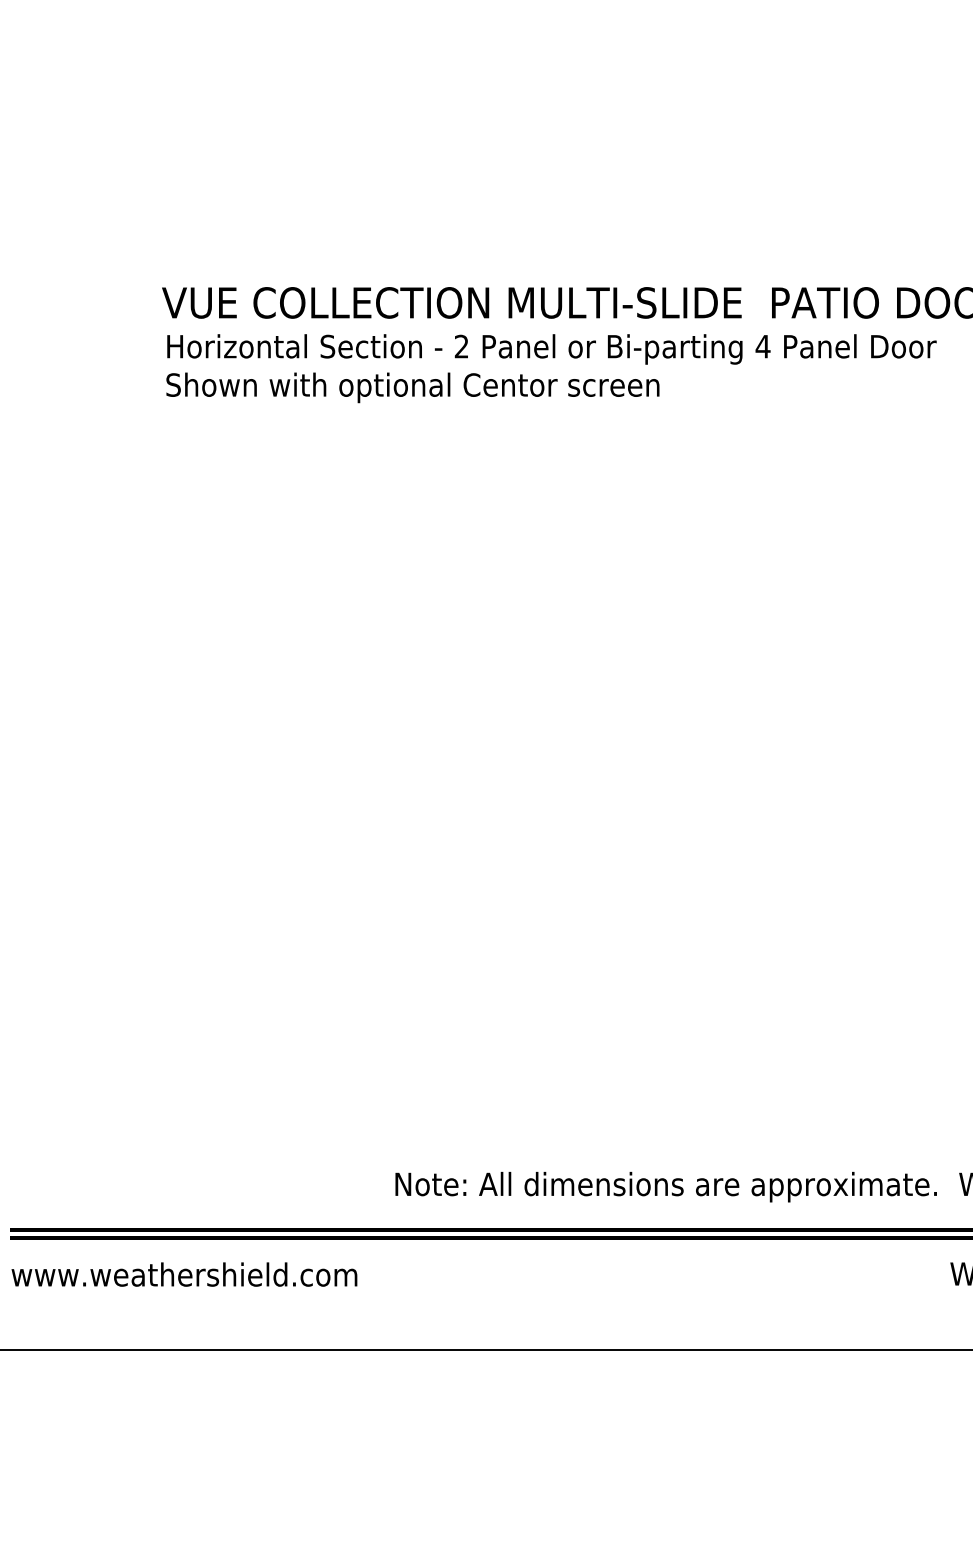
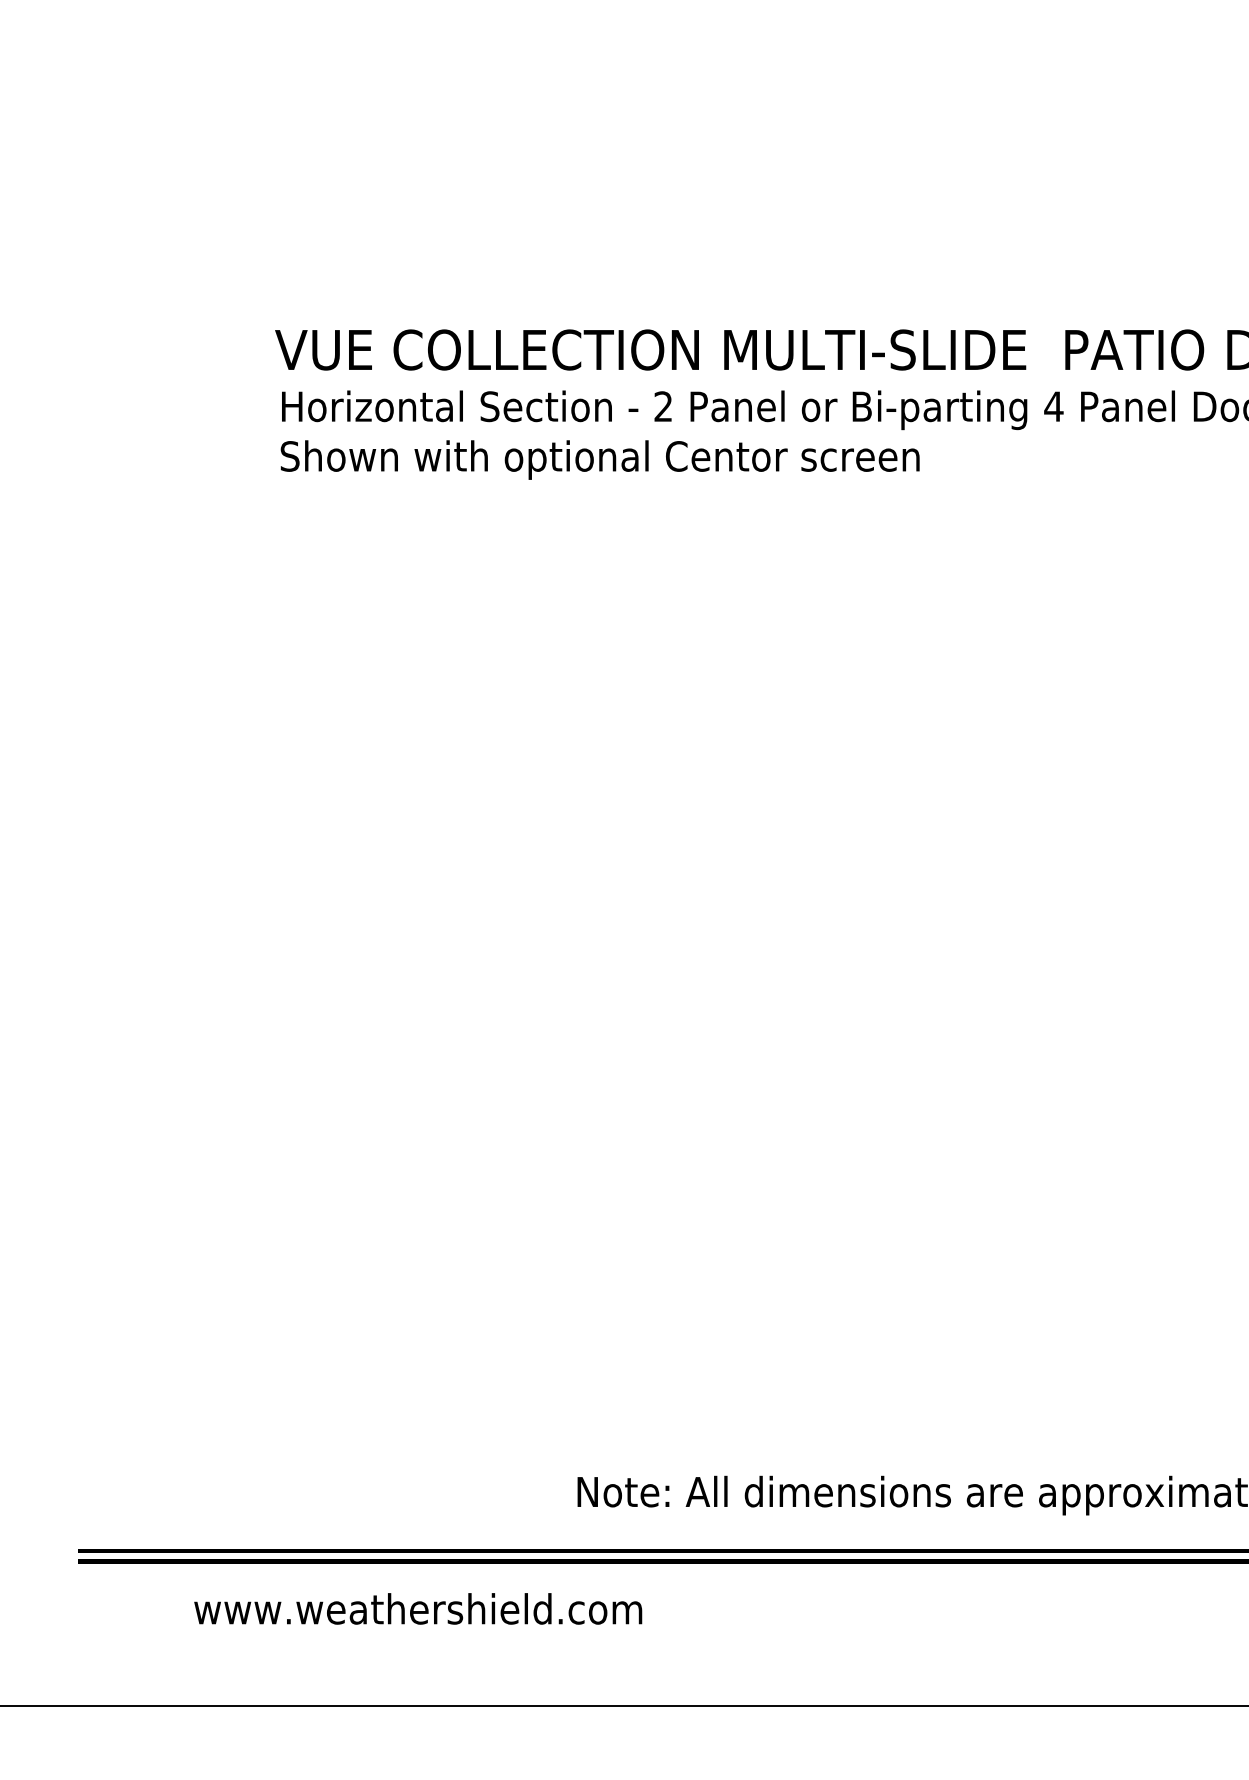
text: (184, 1274) -> (418, 1608), moved

